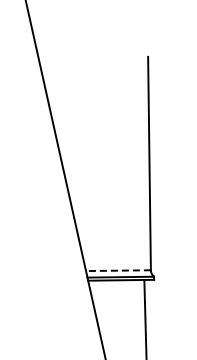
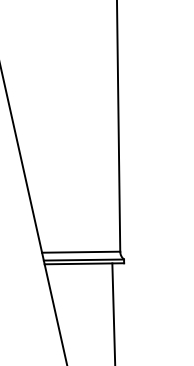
line: (117, 270) -> (80, 252), dashed -> solid

